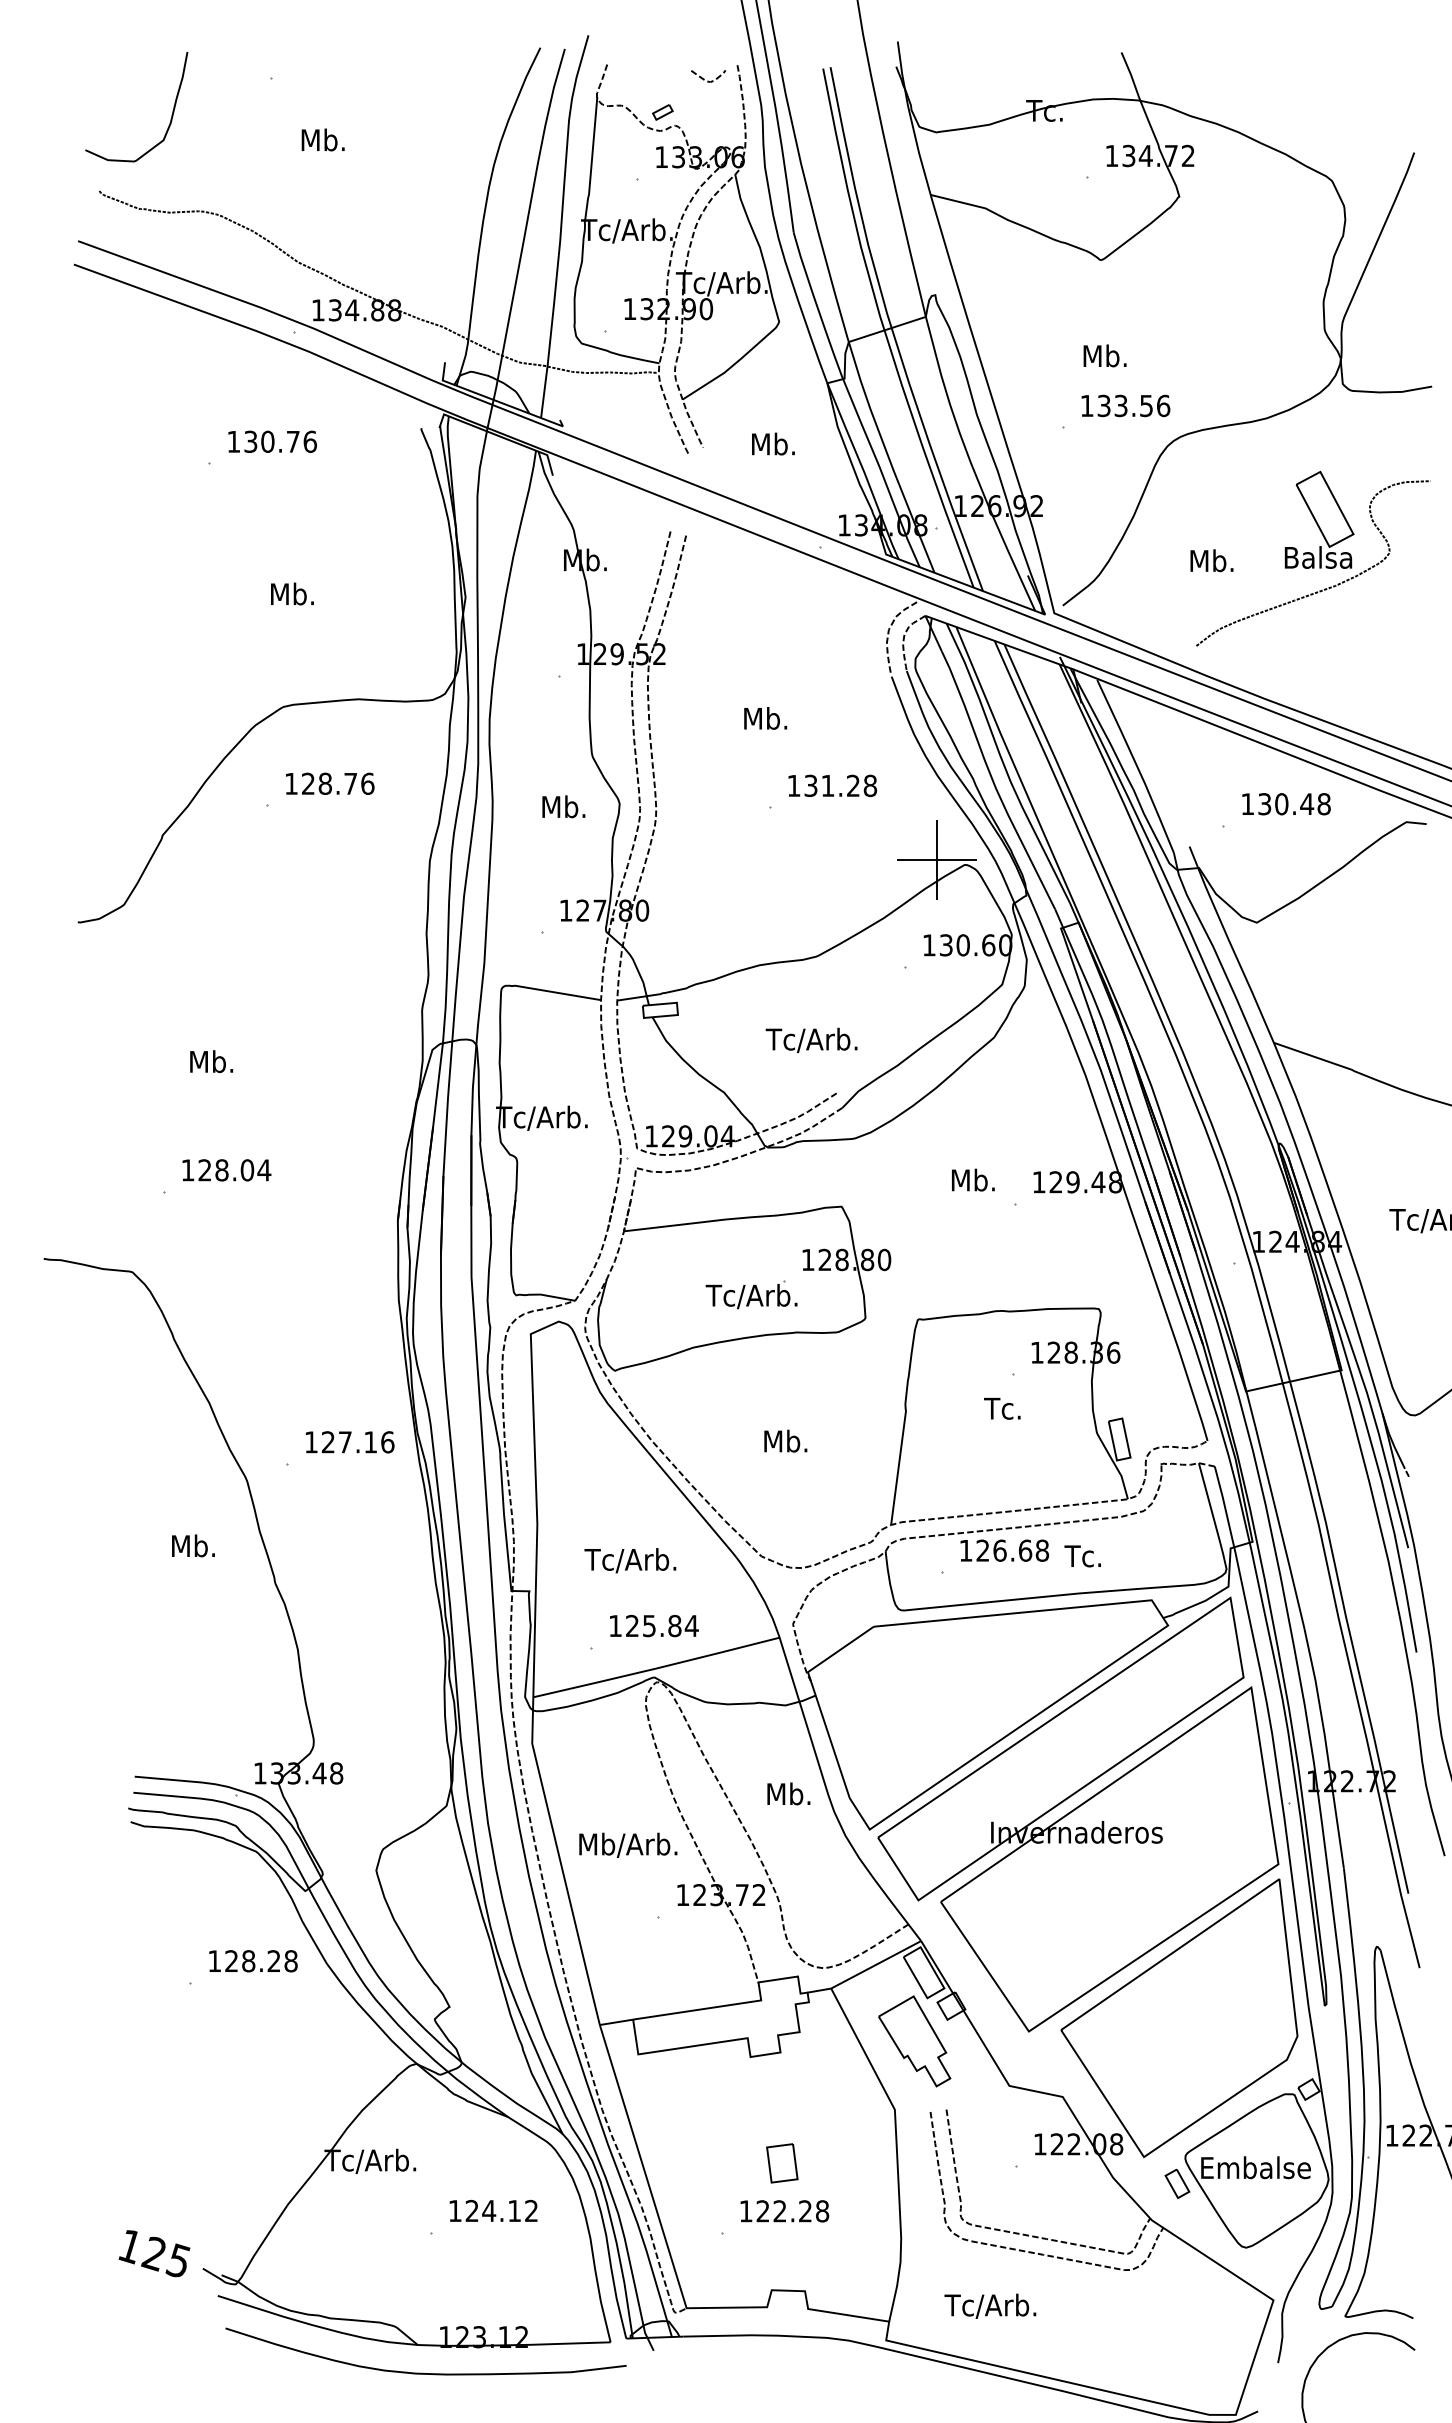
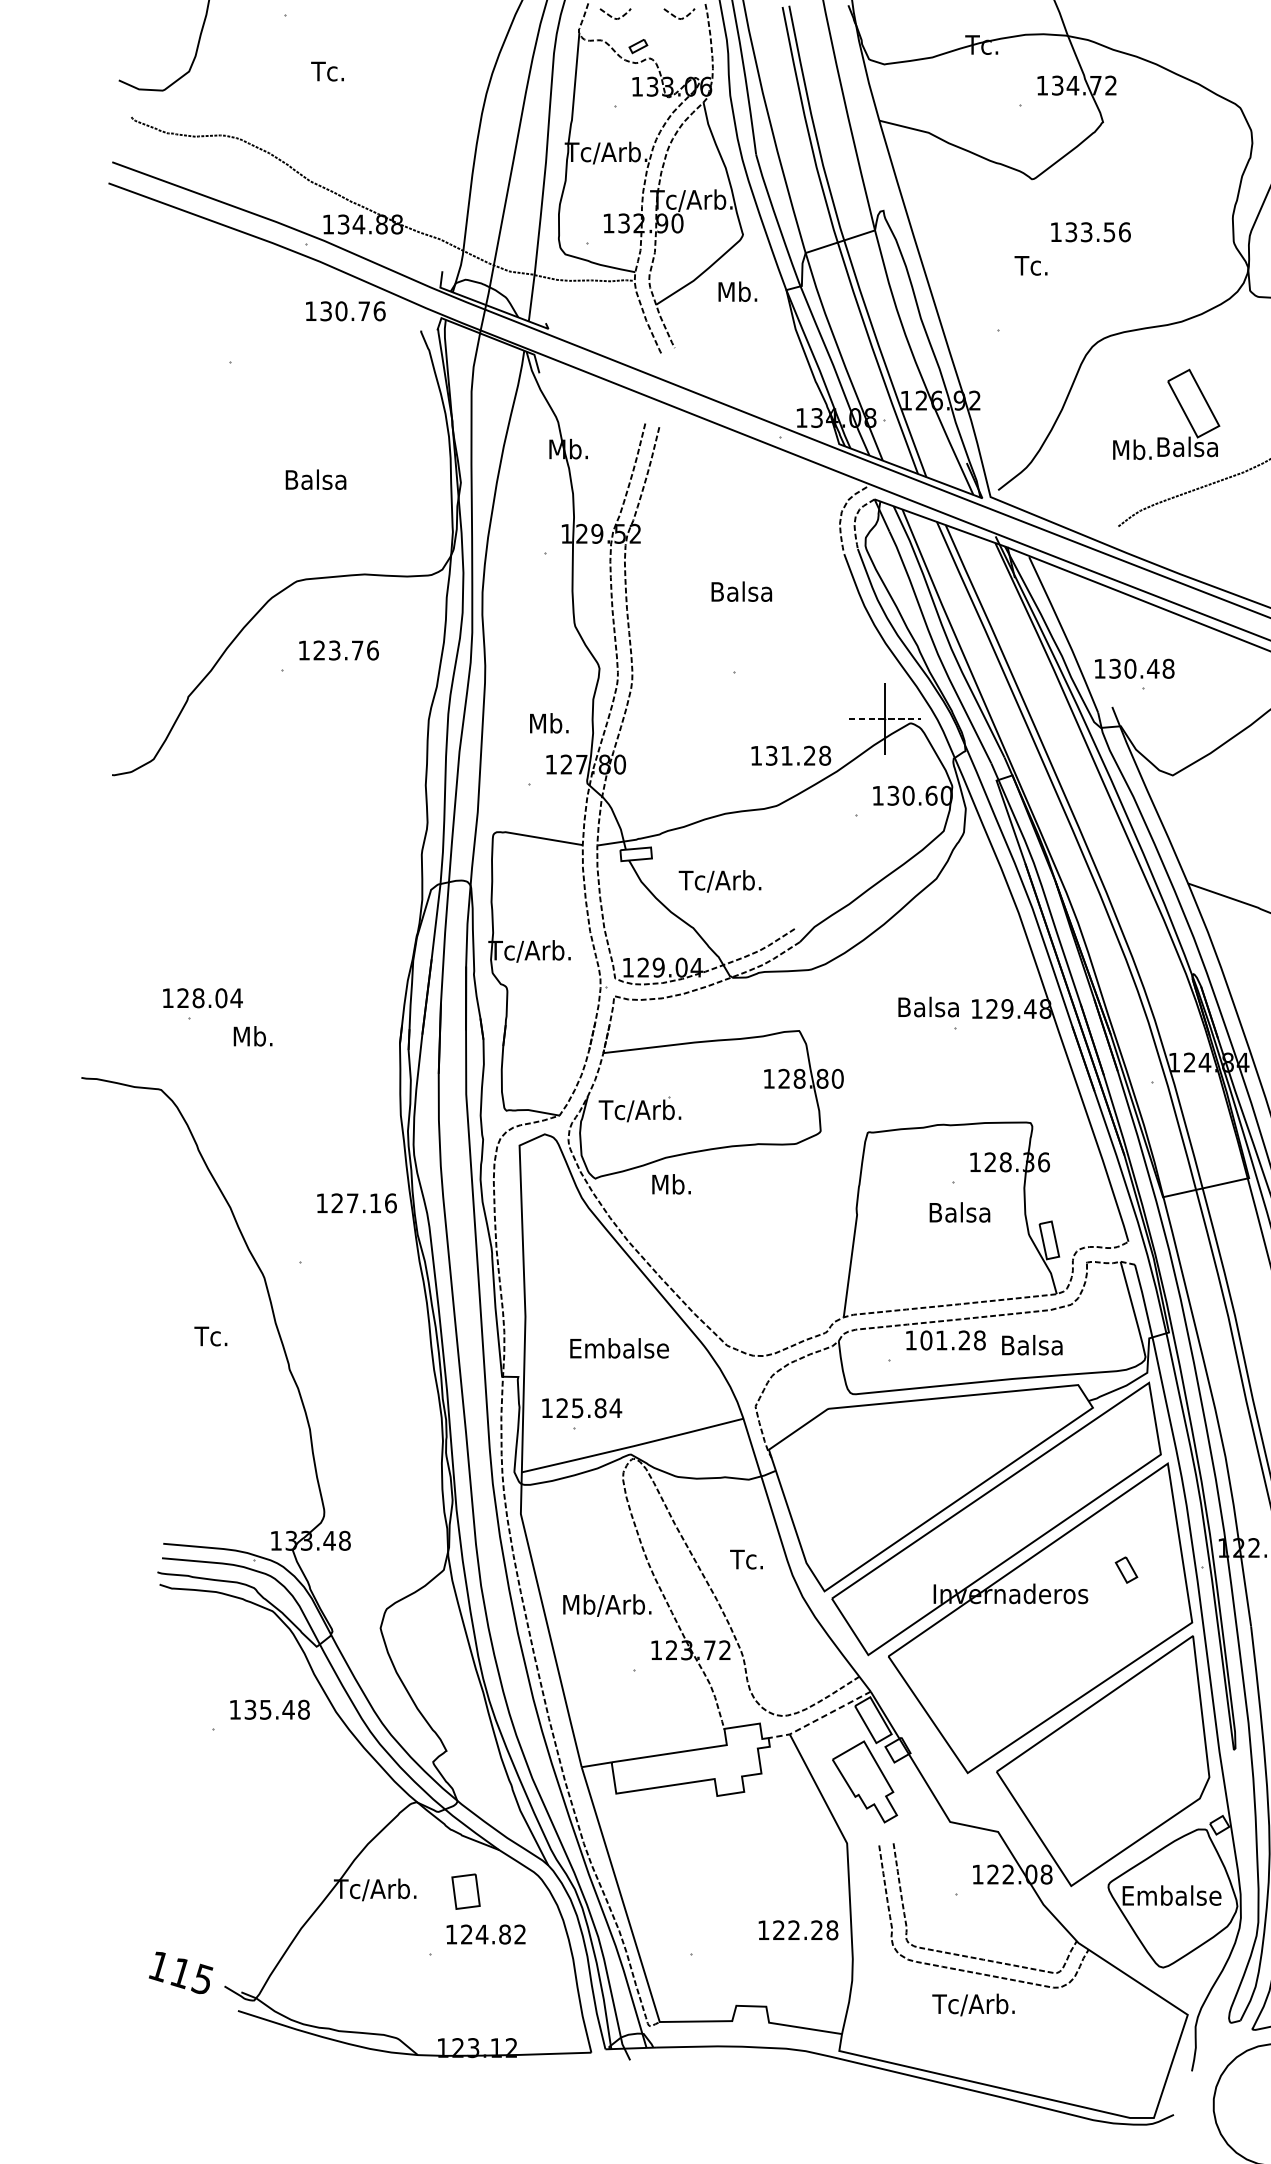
curve: (637, 80) -> (615, 17), added
text: (321, 139) -> (331, 70), Mb. -> Tc.
text: (1103, 355) -> (1034, 265), Mb. -> Tc.
text: (1125, 405) -> (1090, 231), moved
text: (272, 441) -> (345, 311), moved
text: (773, 443) -> (737, 291), moved
part: (1319, 519) -> (1188, 412), moved
text: (305, 593) -> (316, 479), Mb. -> Balsa
text: (778, 718) -> (742, 591), Mb. -> Balsa
text: (324, 783) -> (333, 650), 128.76 -> 123.76
text: (832, 785) -> (791, 755), moved
text: (1286, 804) -> (1134, 669), moved
text: (563, 806) -> (548, 723), moved
line: (937, 860) -> (885, 719), solid -> dashed
text: (811, 1039) -> (719, 880), moved
text: (211, 1061) -> (252, 1036), moved
text: (226, 1170) -> (202, 998), moved
text: (986, 1179) -> (929, 1006), Mb. -> Balsa
part: (751, 1294) -> (639, 1109), moved
text: (1018, 1408) -> (958, 1212), Tc. -> Balsa
text: (785, 1440) -> (671, 1183), moved
text: (350, 1442) -> (357, 1203), moved
text: (191, 1545) -> (214, 1335), Mb. -> Tc.
text: (1004, 1550) -> (945, 1340), 126.68 -> 101.28
text: (1099, 1555) -> (1031, 1344), Tc. -> Balsa
text: (640, 1560) -> (618, 1349), Tc/Arb. -> Embalse
text: (654, 1625) -> (582, 1407), moved
text: (787, 1793) -> (750, 1558), Mb. -> Tc.
text: (253, 1961) -> (270, 1710), 128.28 -> 135.48
line: (864, 1970) -> (819, 1718), solid -> dashed
part: (782, 2163) -> (466, 1891), moved
part: (1177, 2184) -> (1126, 1570), moved
text: (514, 2210) -> (504, 1934), 124.12 -> 124.82
text: (784, 2211) -> (798, 1930), moved
text: (153, 2253) -> (180, 1972), 125 -> 115
text: (990, 2305) -> (973, 2004), moved
curve: (422, 2372) -> (422, 2079), removed

